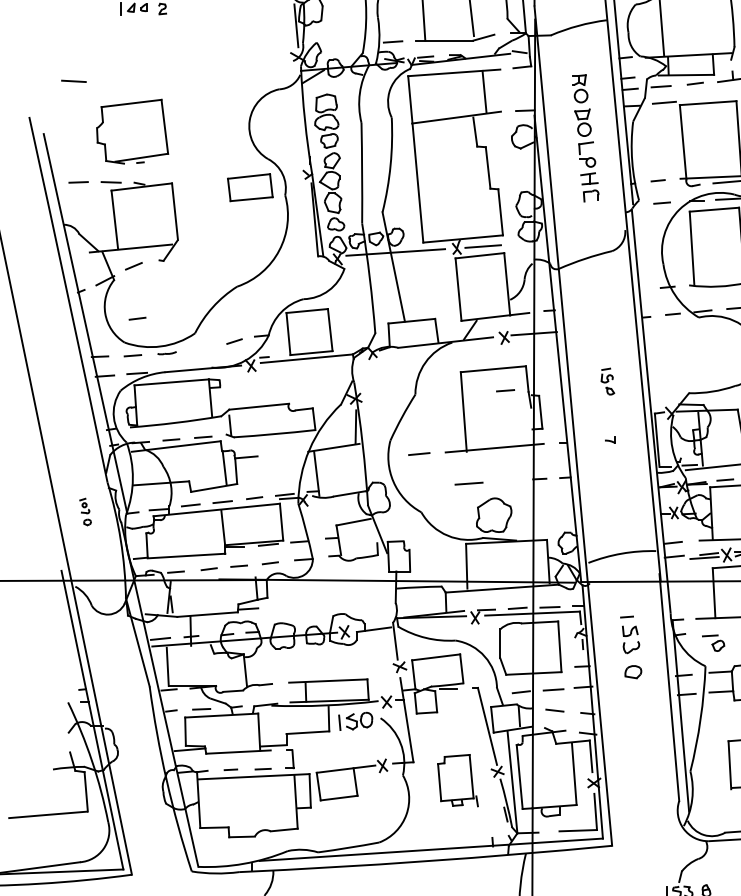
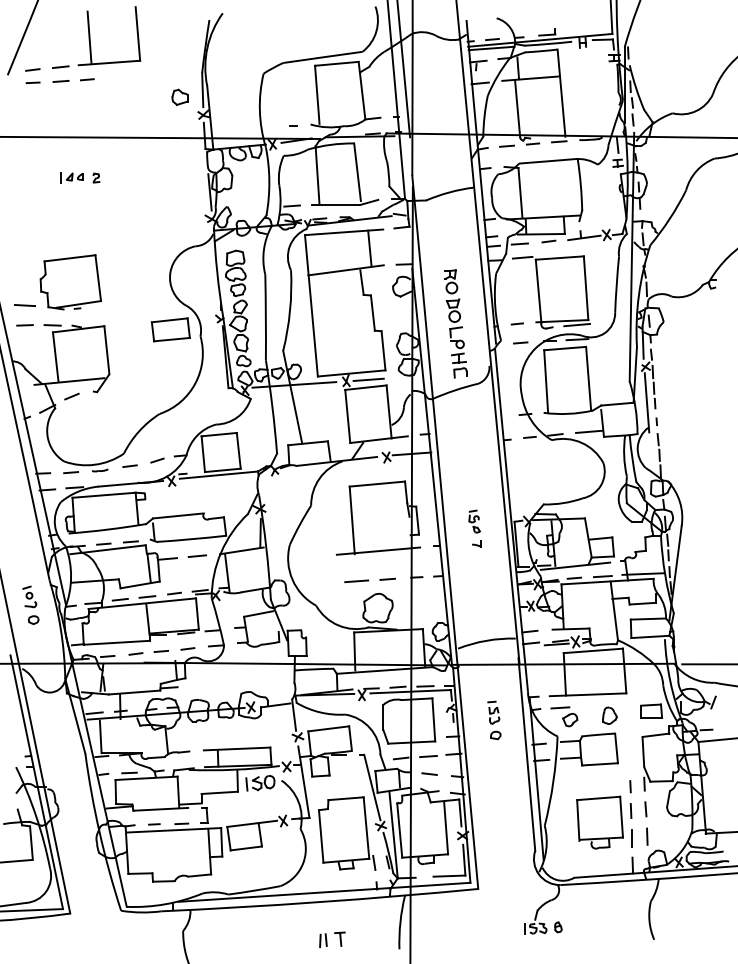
line: (73, 81) -> (24, 305), moved
part: (585, 137) -> (455, 323), moved
line: (136, 317) -> (129, 465), moved
part: (607, 381) -> (474, 521), moved
line: (505, 389) -> (387, 578), moved
line: (418, 453) -> (196, 555), moved
part: (85, 512) -> (30, 605), size x1.67
part: (713, 642) -> (564, 716), size x1.43
part: (631, 647) -> (494, 720), size x0.71
part: (458, 780) -> (347, 833), size x1.67

